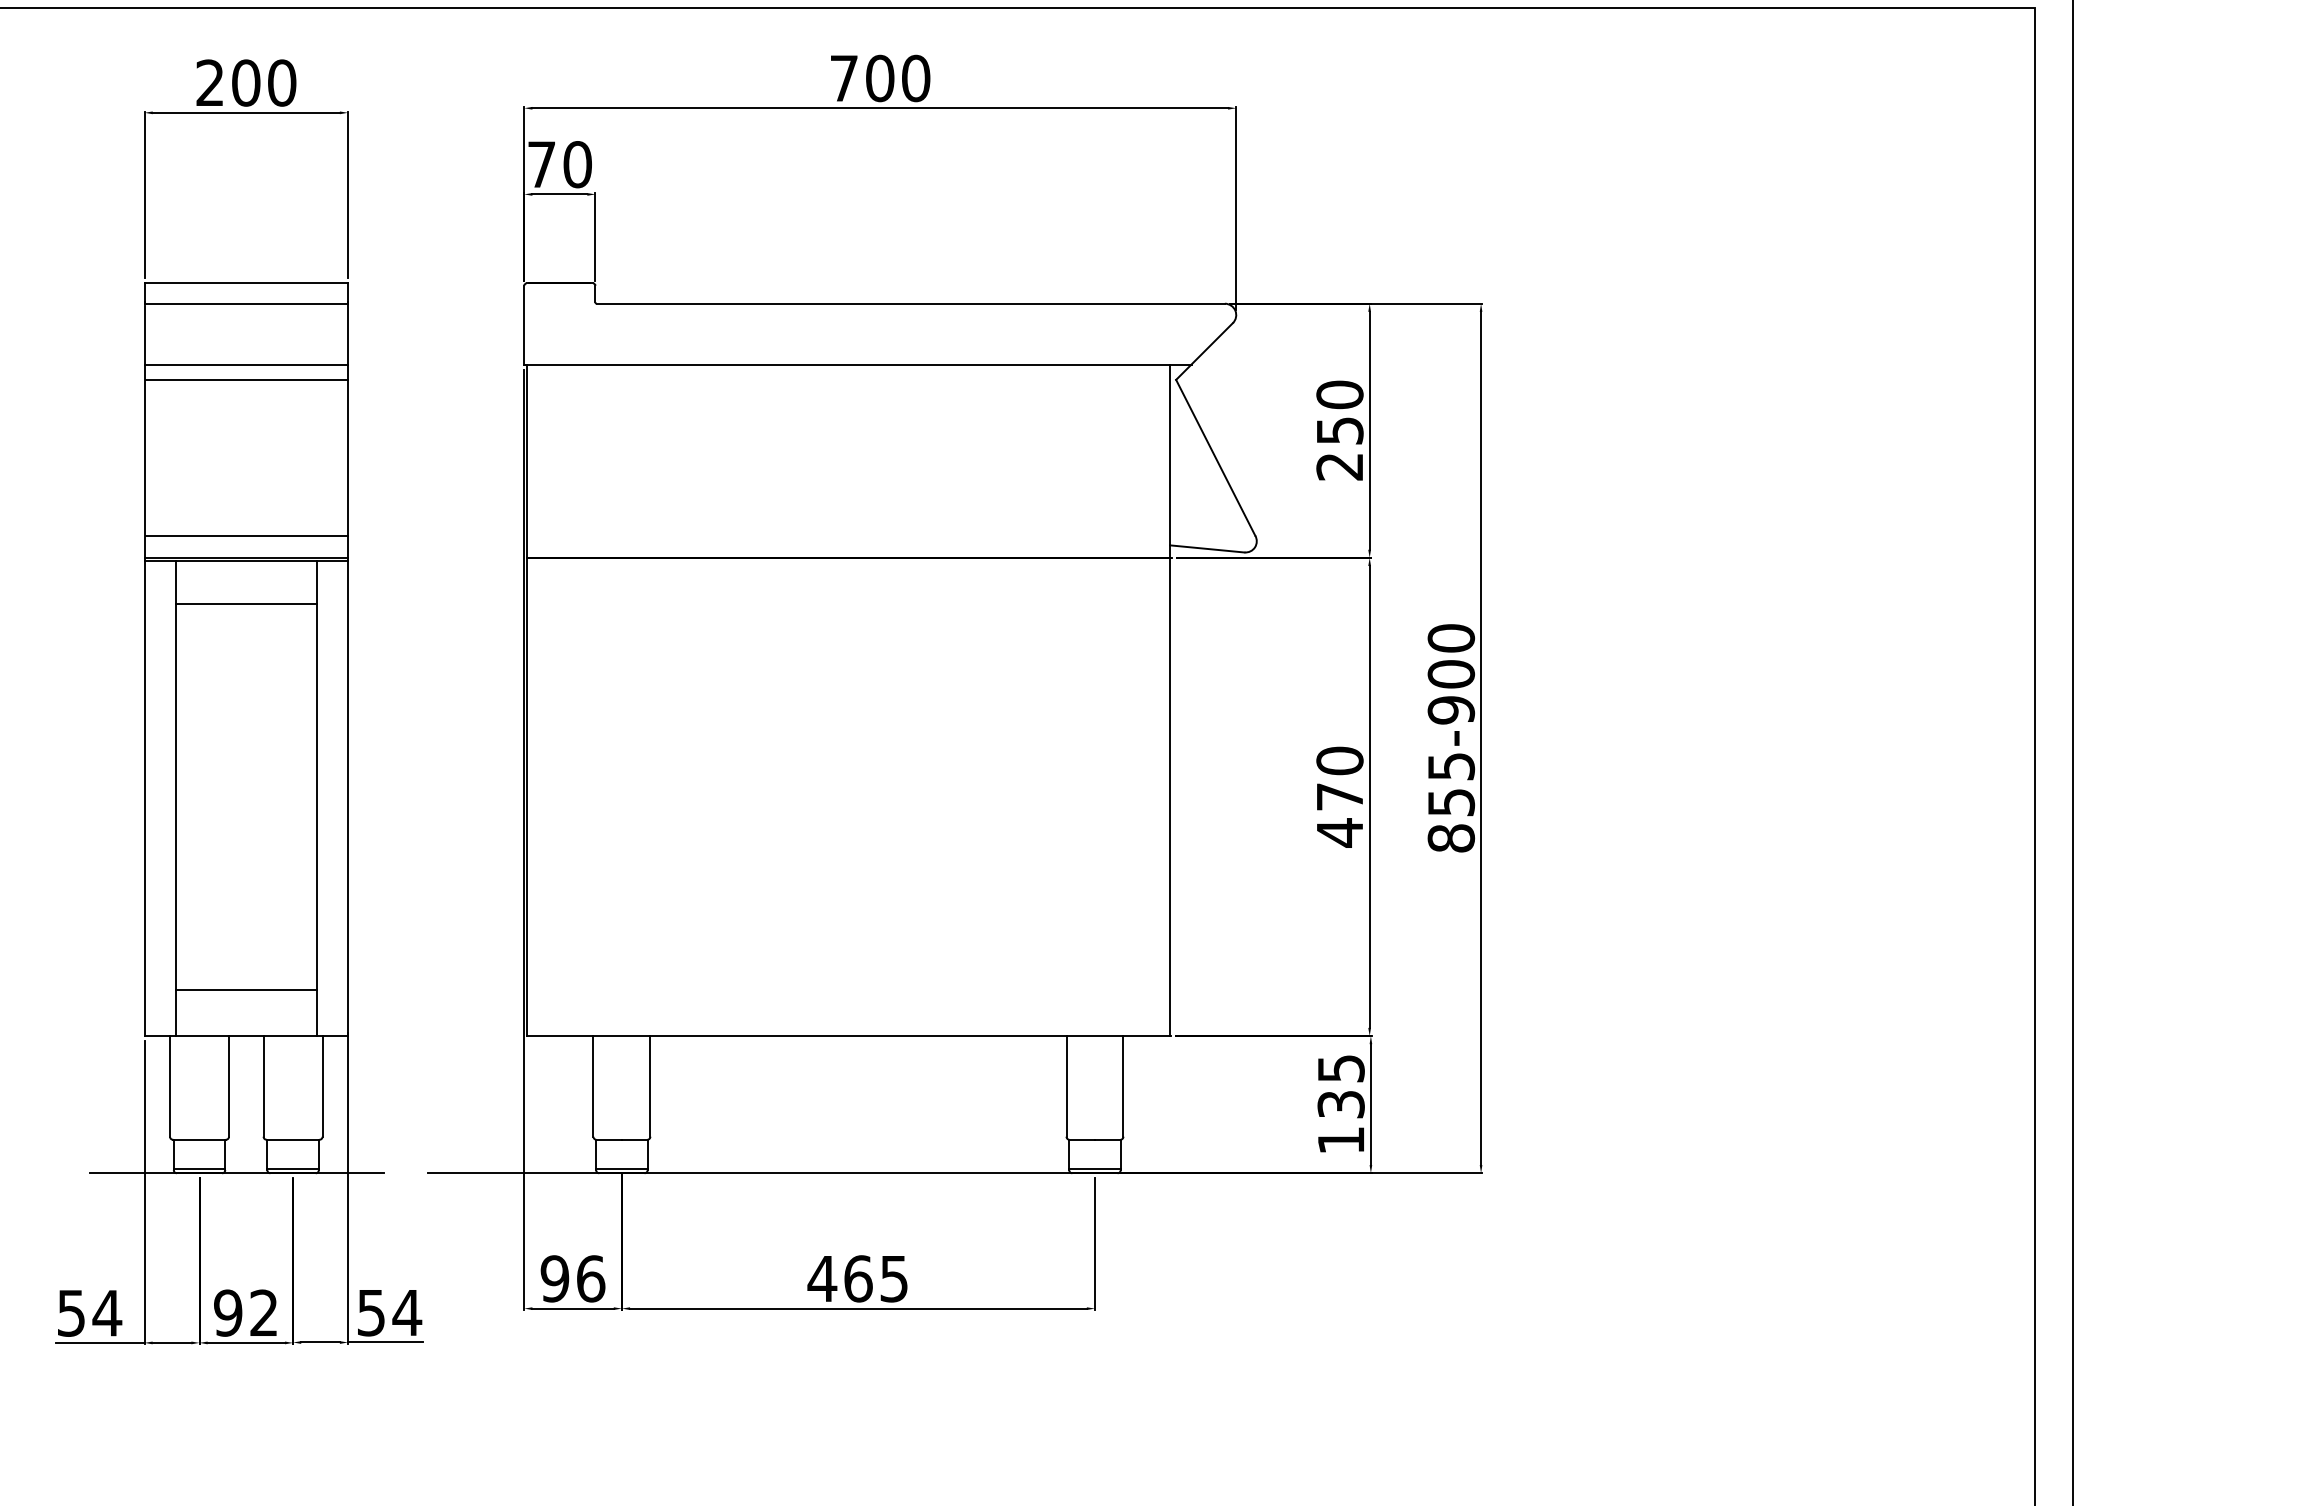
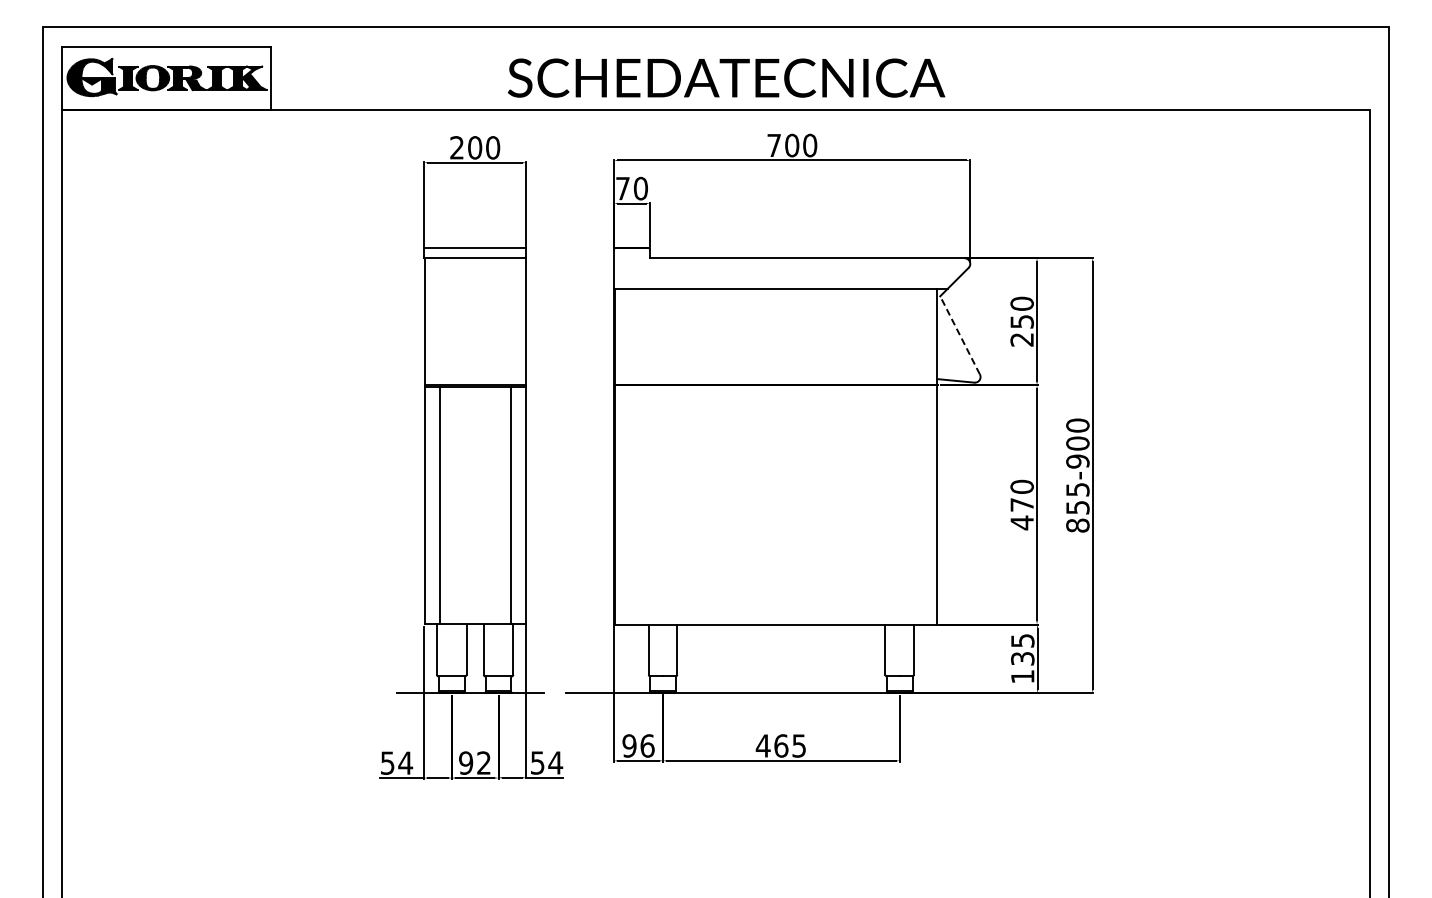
line: (244, 364) -> (474, 288), removed
line: (246, 380) -> (475, 296), removed
line: (1216, 458) -> (960, 335), solid -> dashed
line: (246, 536) -> (475, 374), removed
line: (244, 604) -> (474, 408), removed
line: (244, 990) -> (474, 601), removed

